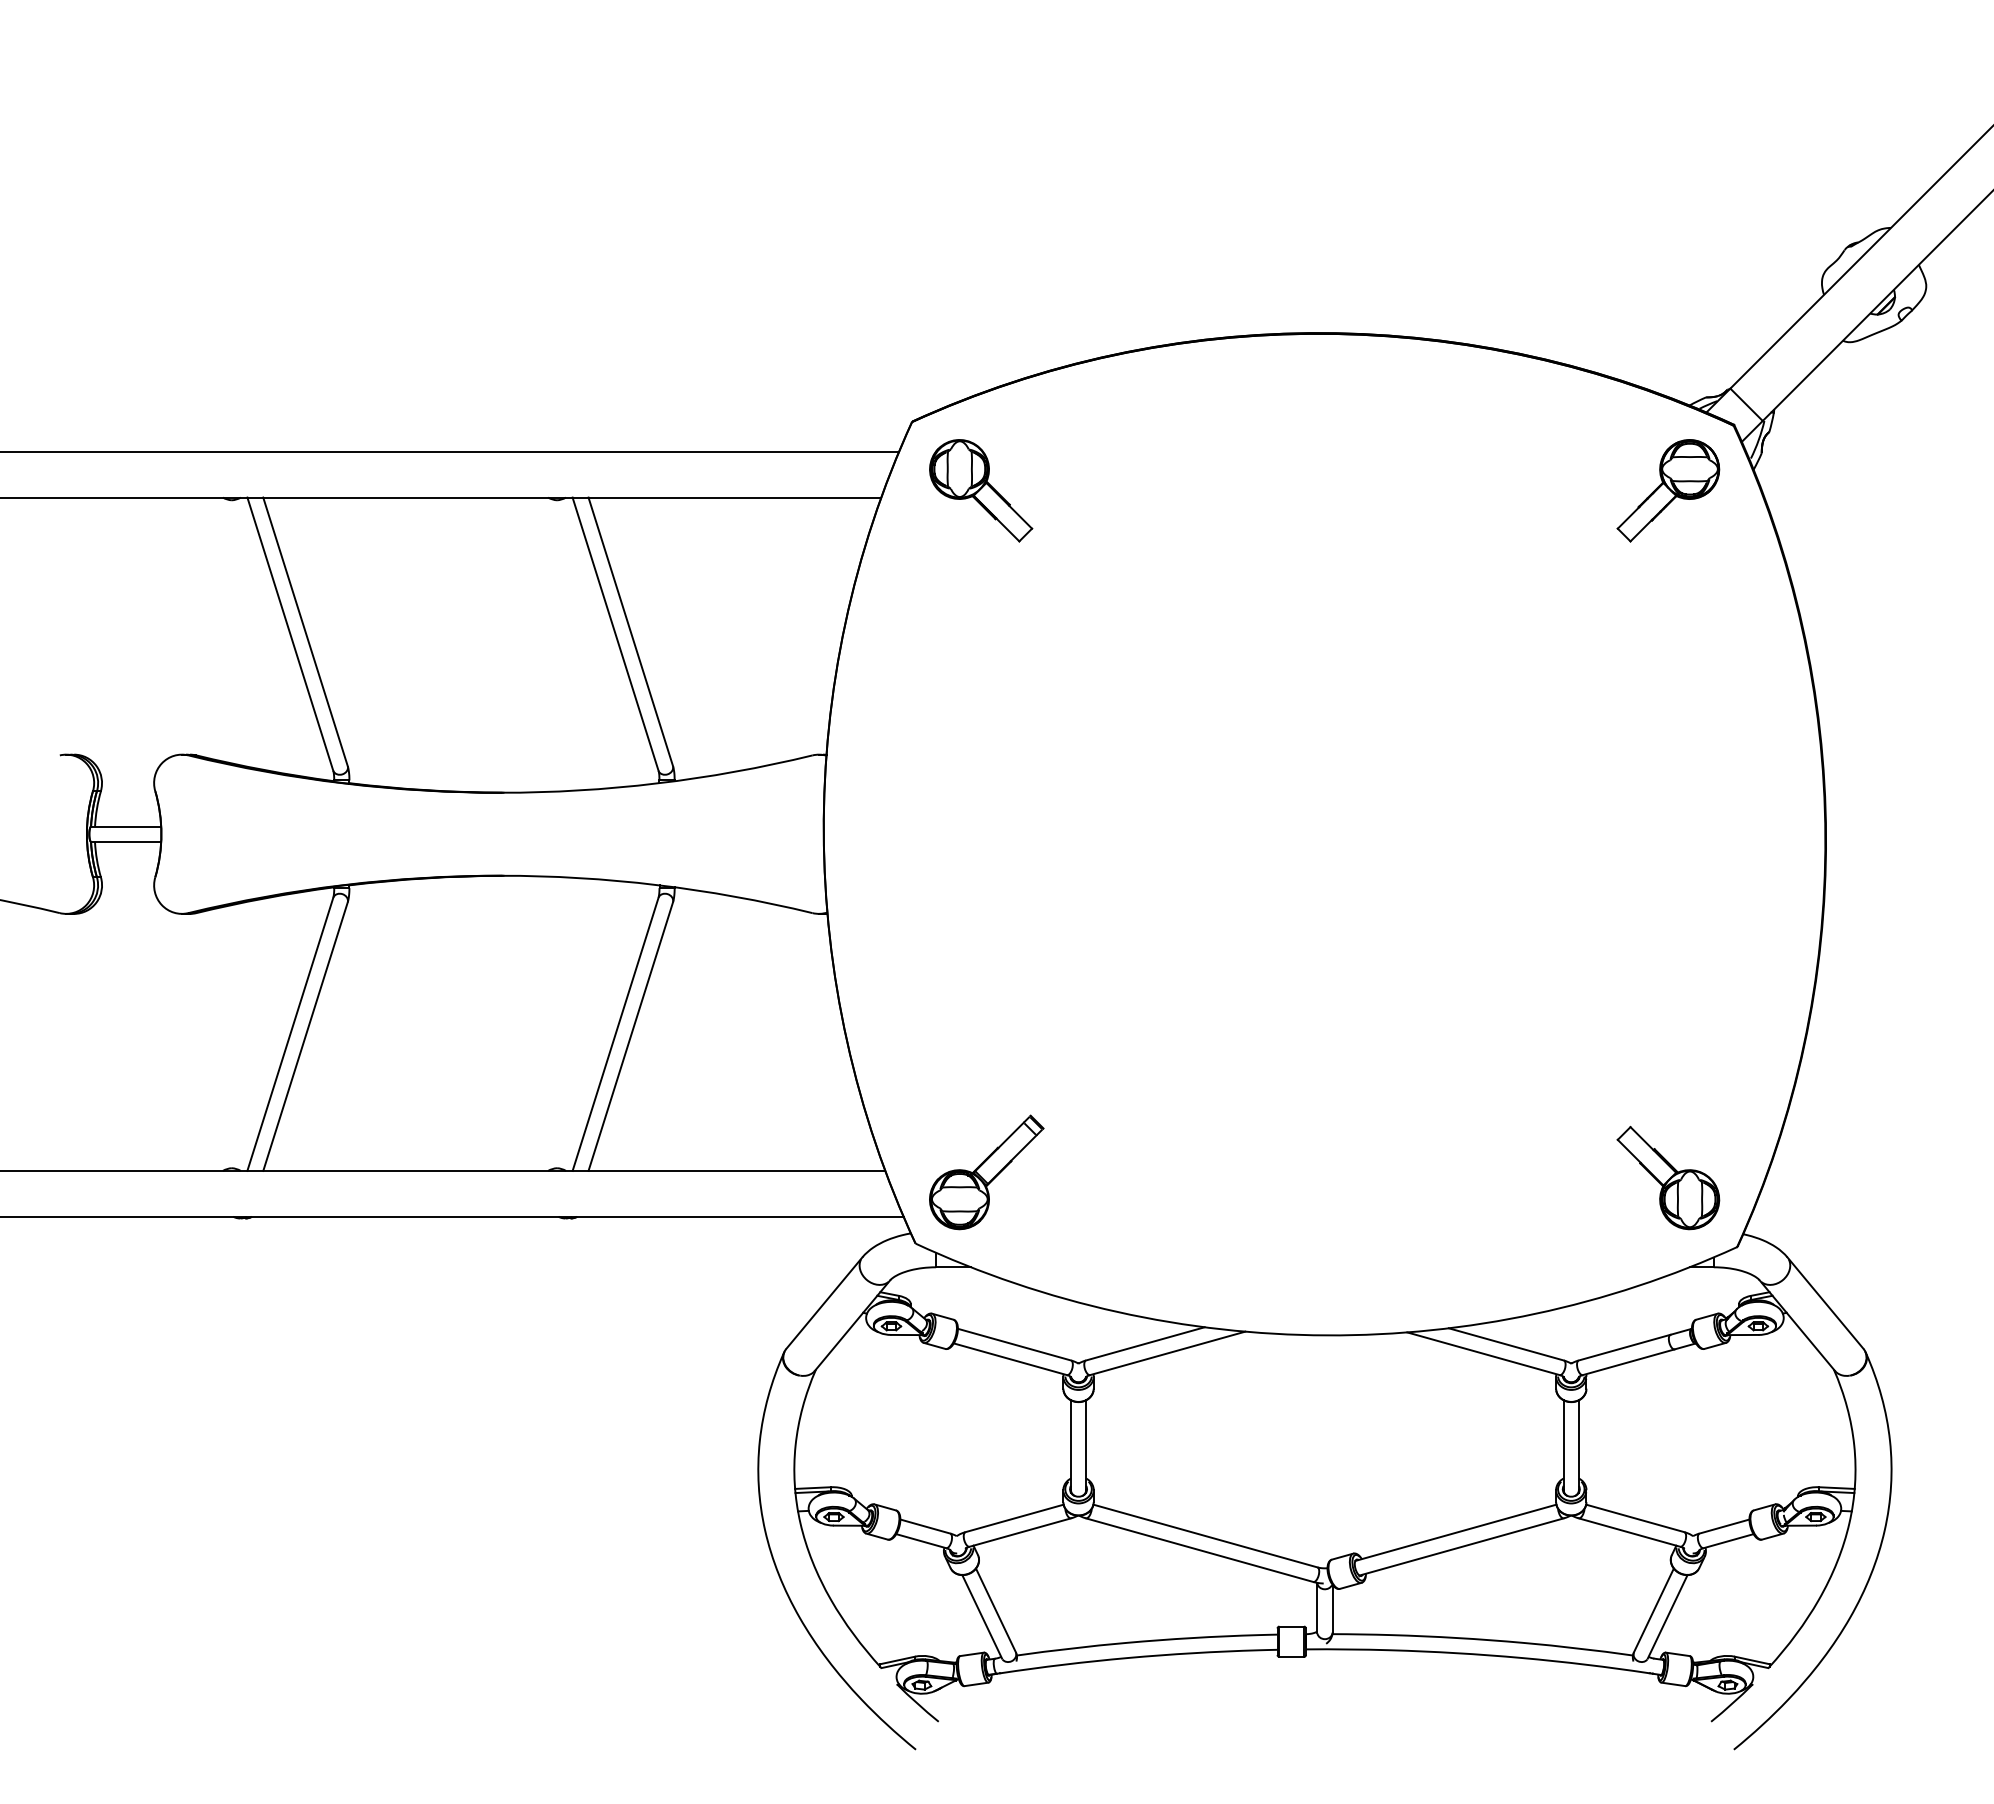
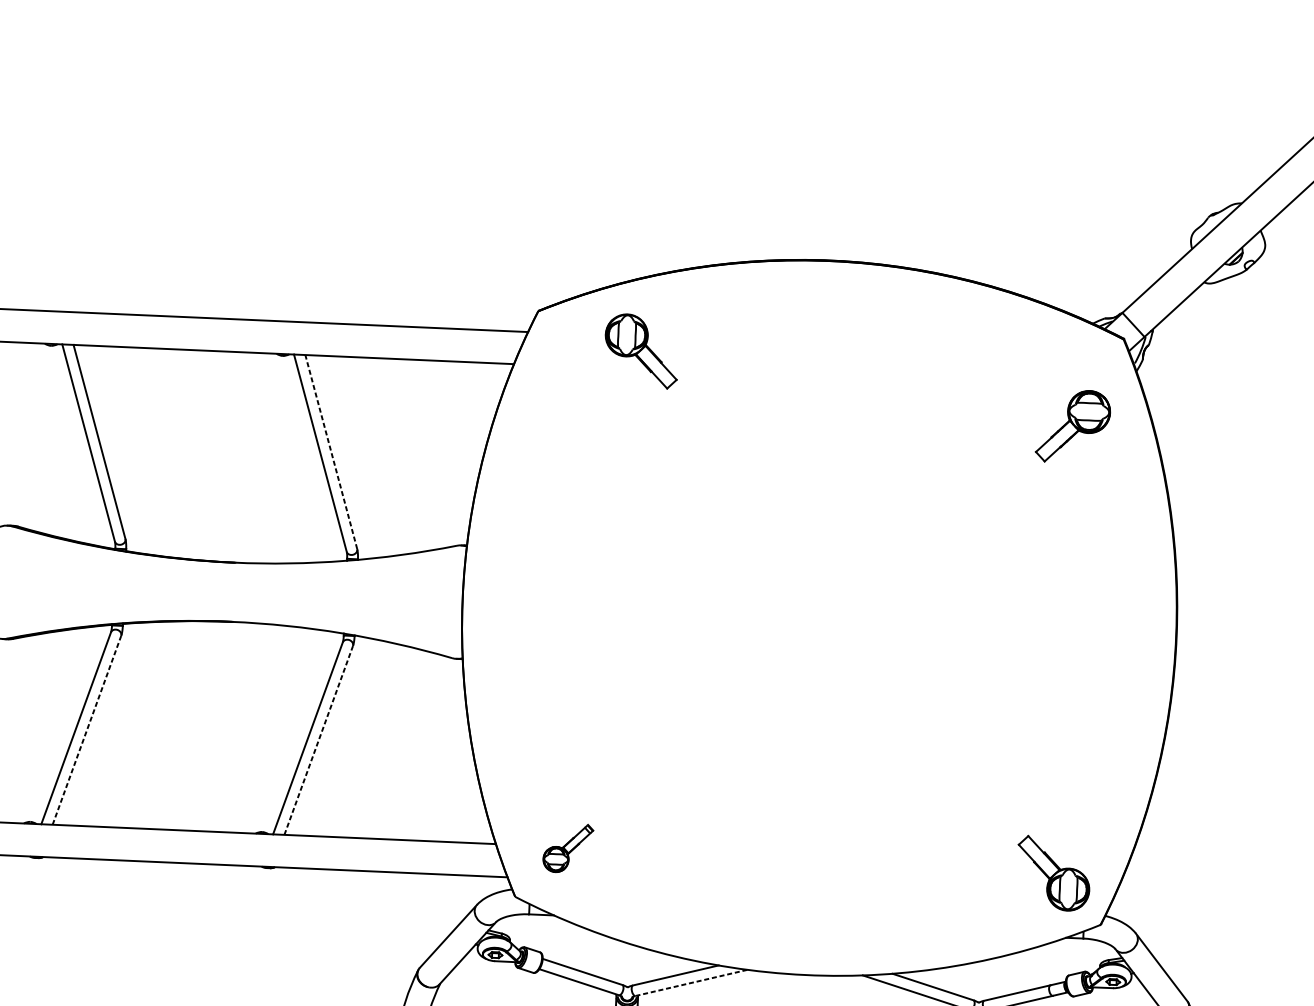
part: (981, 490) -> (641, 351), moved
part: (1668, 490) -> (1073, 426), moved
line: (630, 631) -> (331, 451), solid -> dashed
line: (305, 1036) -> (86, 730), solid -> dashed
line: (630, 1036) -> (318, 740), solid -> dashed
part: (986, 1172) -> (567, 848), size x0.6
line: (1167, 1353) -> (691, 983), solid -> dashed

